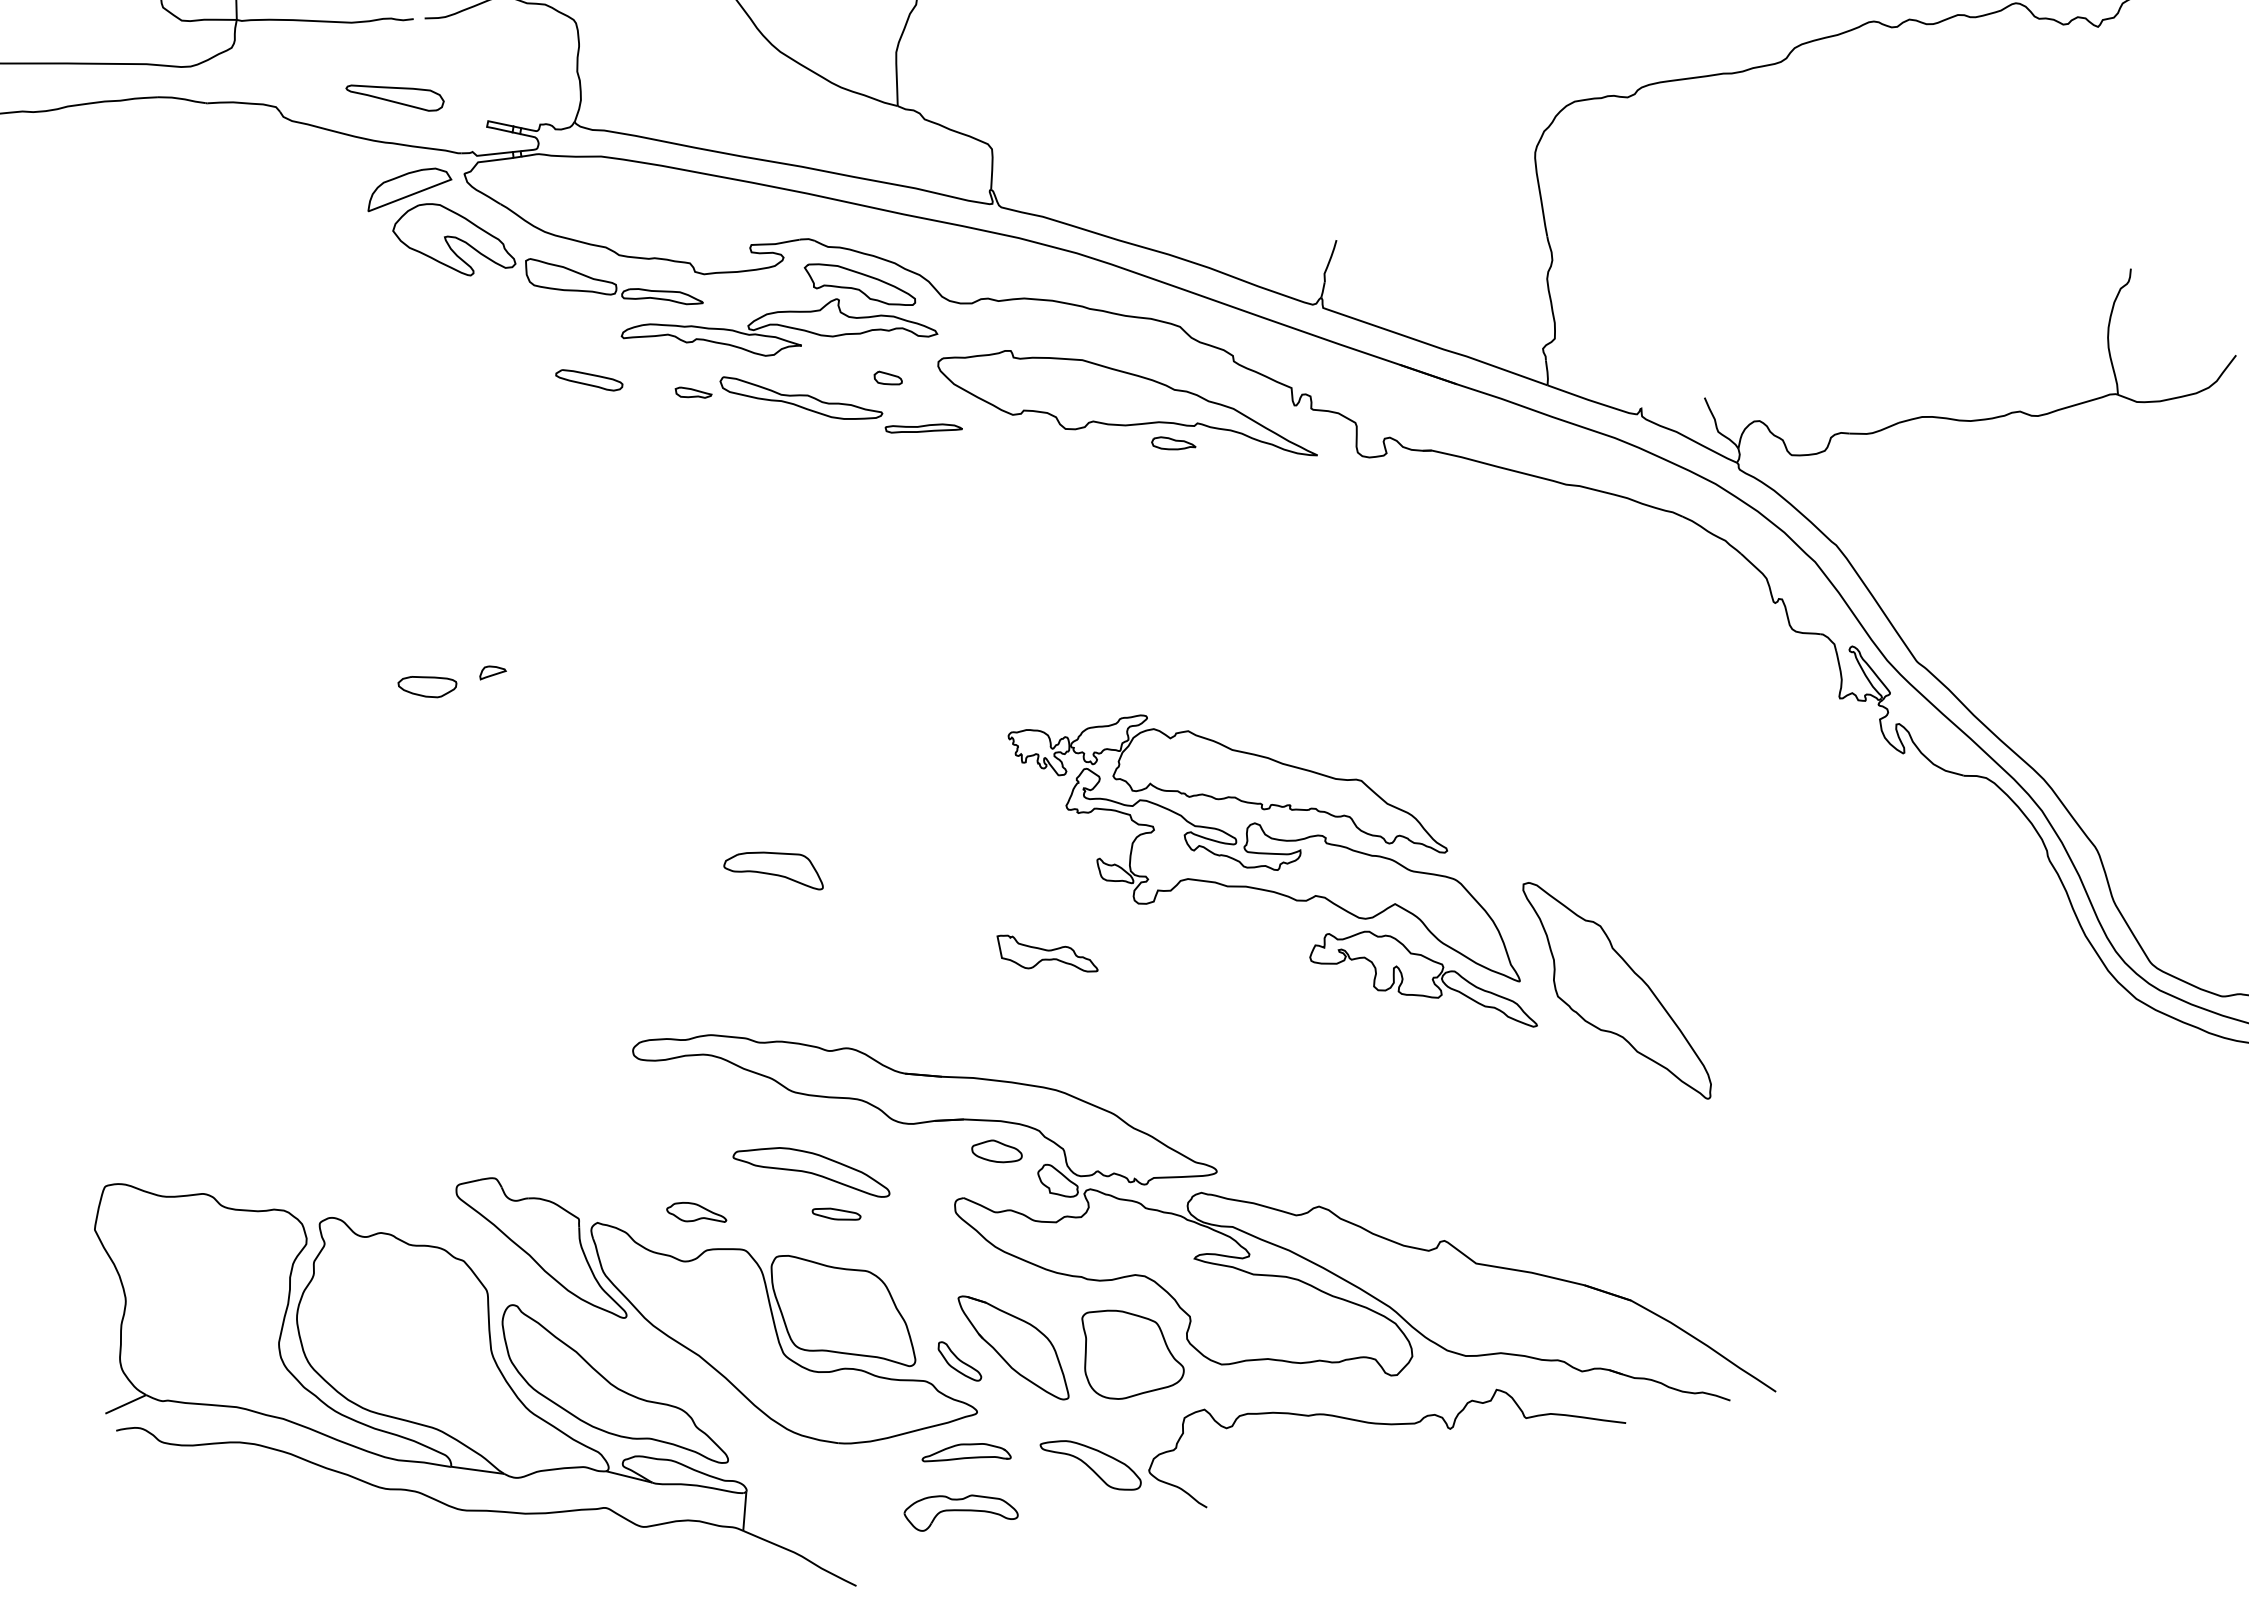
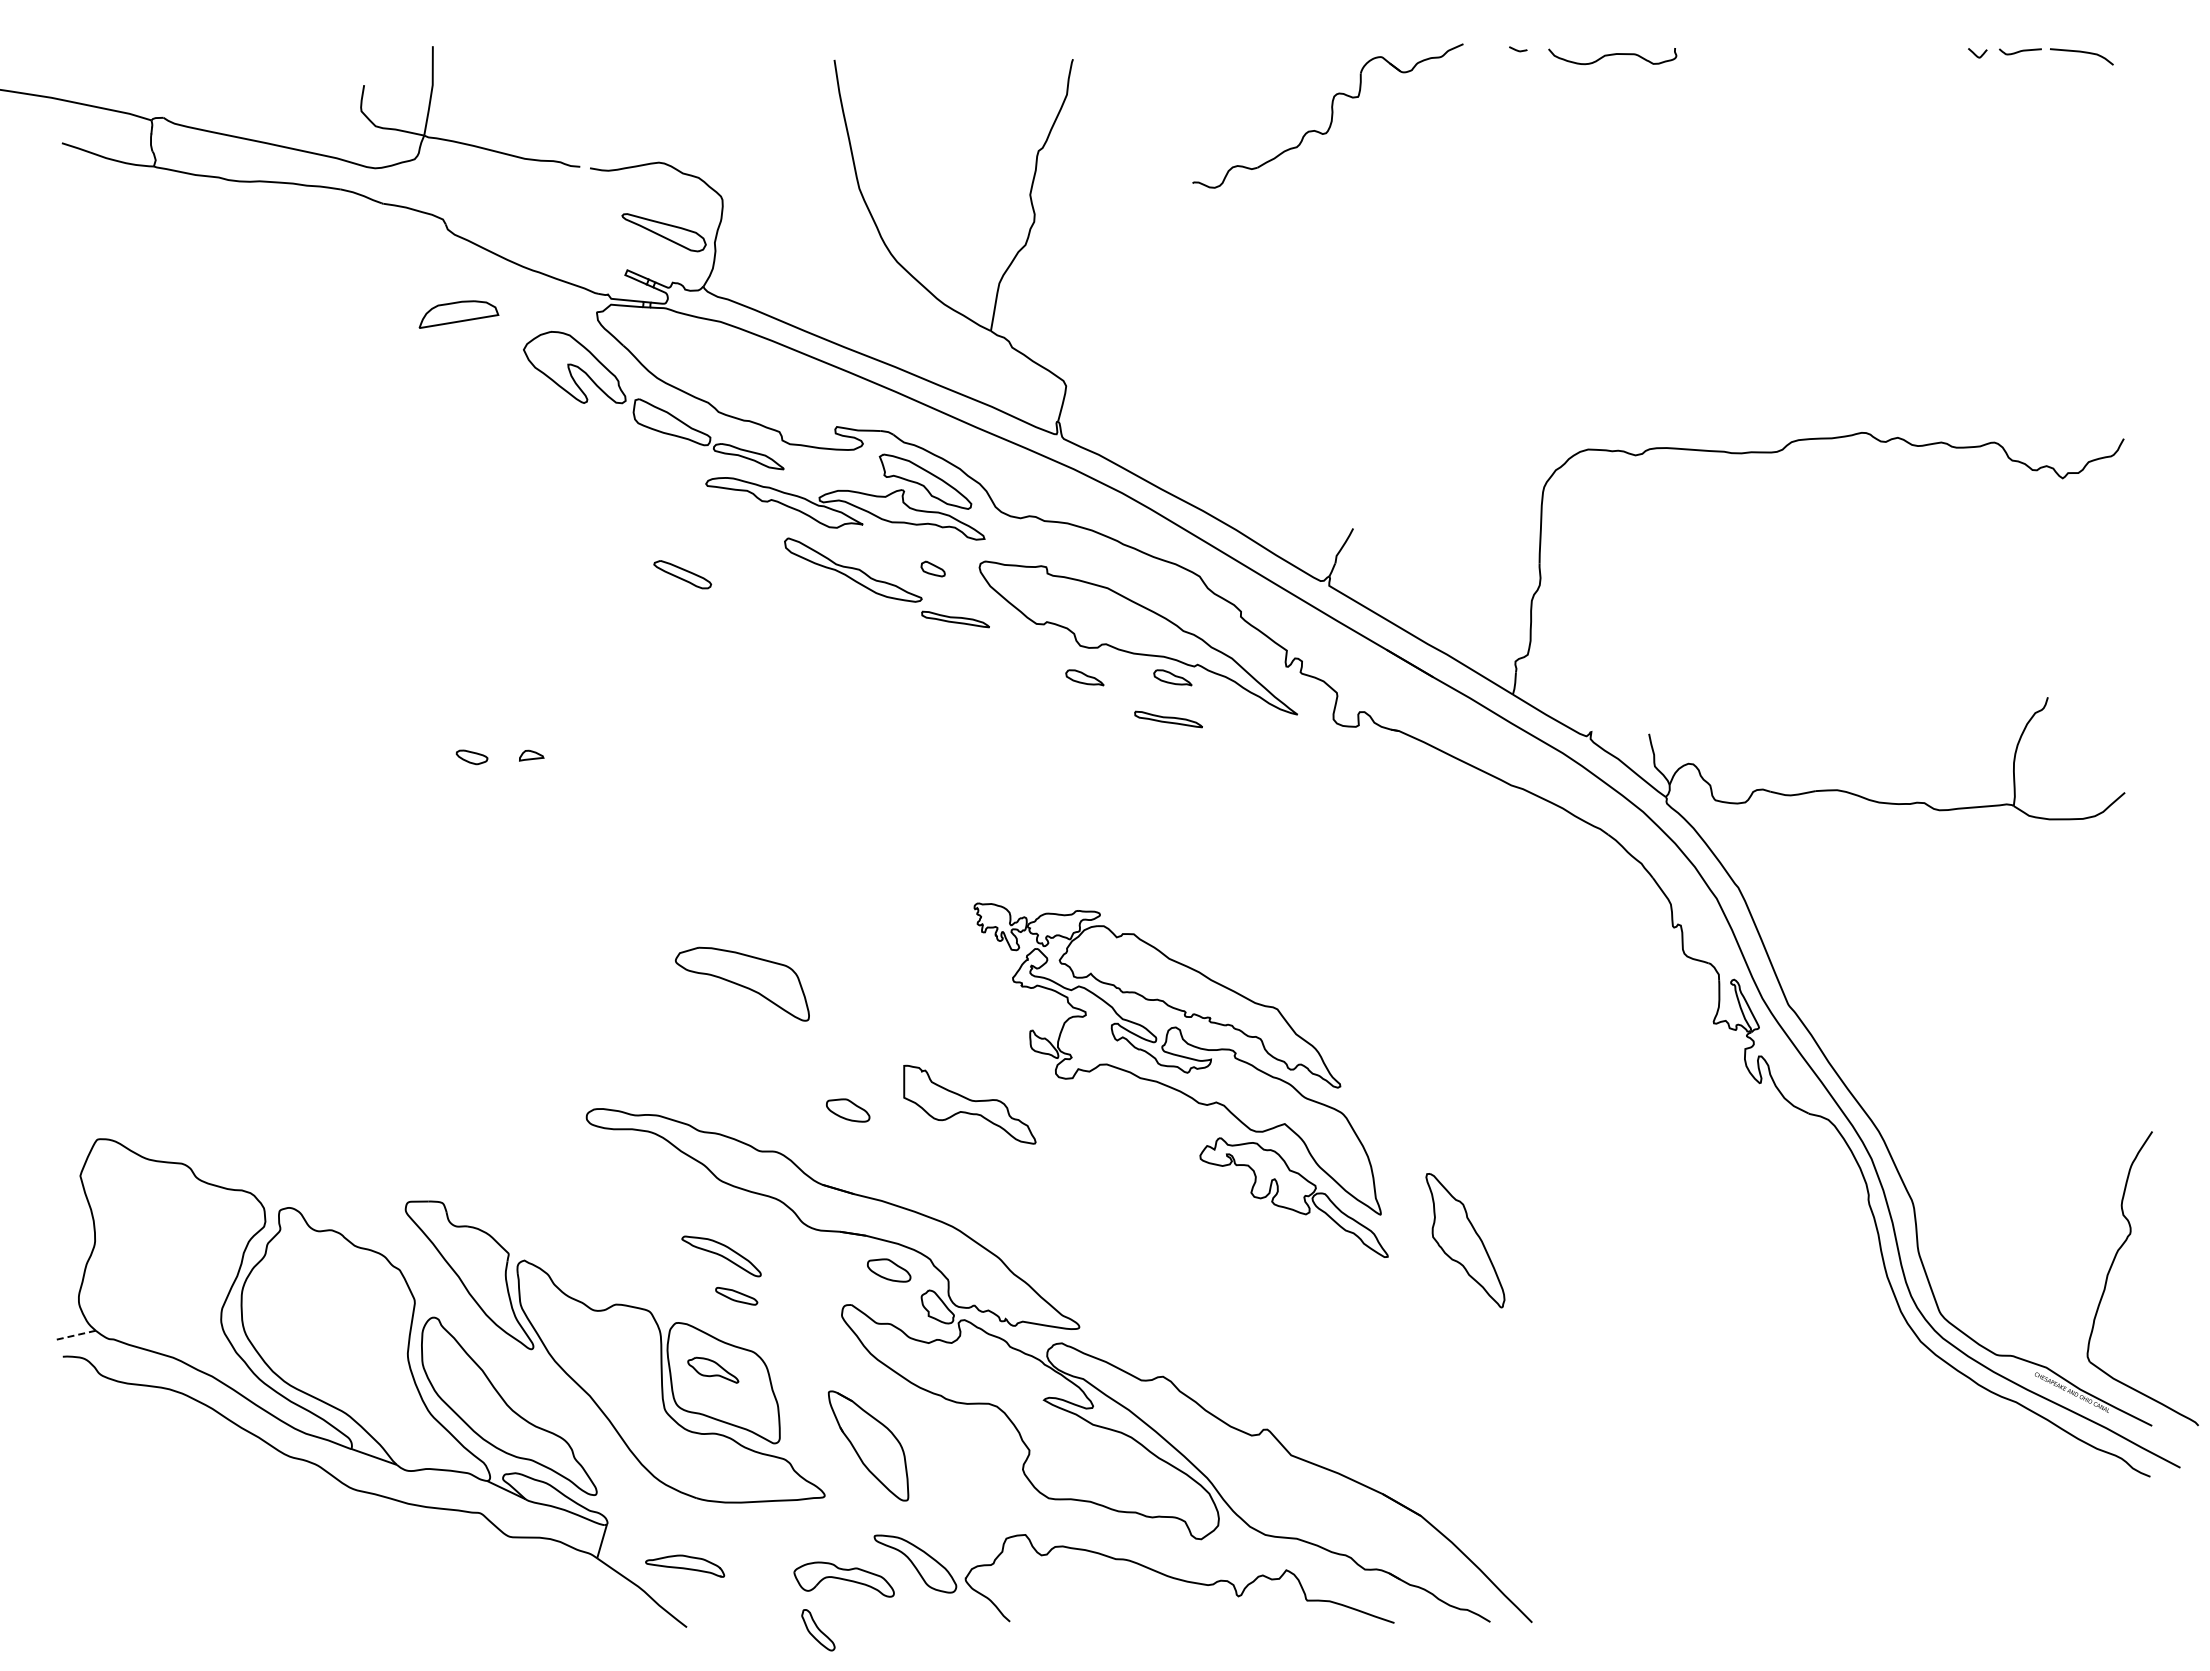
part: (394, 97) -> (663, 232), moved
part: (407, 187) -> (458, 314), moved
part: (589, 379) -> (682, 574), moved
part: (693, 392) -> (759, 546), removed
part: (1077, 462) -> (1084, 677), added
part: (1177, 489) -> (1168, 719), added
part: (427, 686) -> (471, 757), size x0.6
part: (772, 873) -> (741, 984), size x1.6
part: (1047, 953) -> (969, 1104), size x1.6
part: (916, 986) -> (848, 1110), added
part: (1617, 990) -> (1465, 1240), size x0.6
part: (811, 1174) -> (721, 1256), size x0.6
part: (696, 1212) -> (713, 1369), moved
part: (1130, 1350) -> (970, 1469), removed
part: (959, 1361) -> (818, 1630), moved
line: (125, 1404) -> (75, 1335), solid -> dashed
part: (966, 1454) -> (685, 1565), moved
part: (959, 1510) -> (843, 1579), moved

